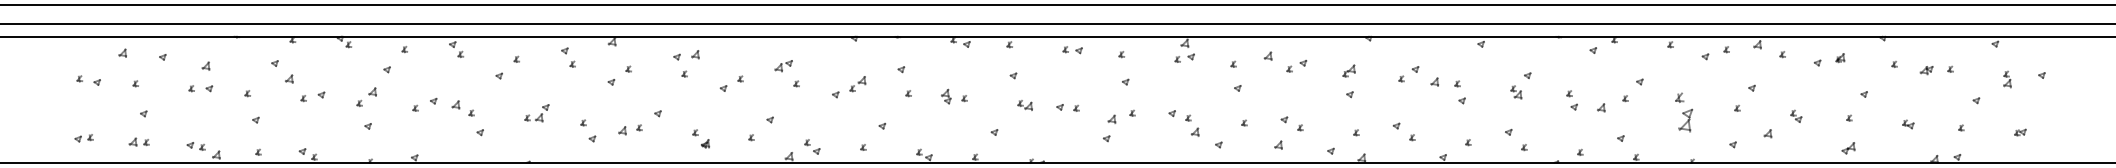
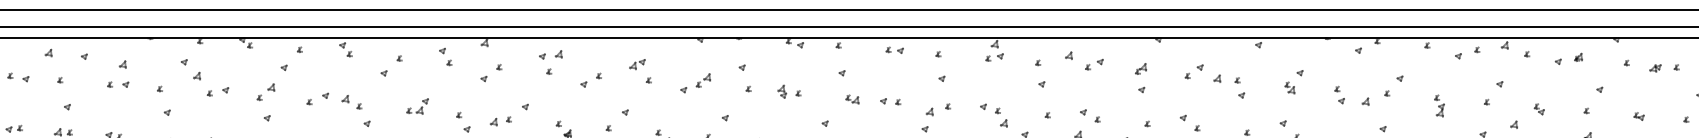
part: (1684, 112) -> (1439, 105), size x0.62

